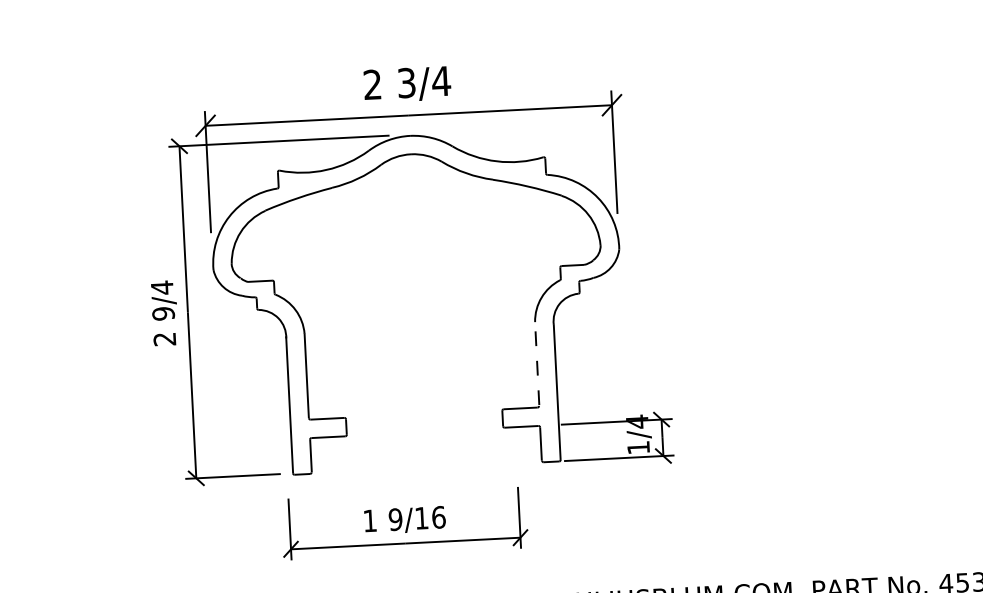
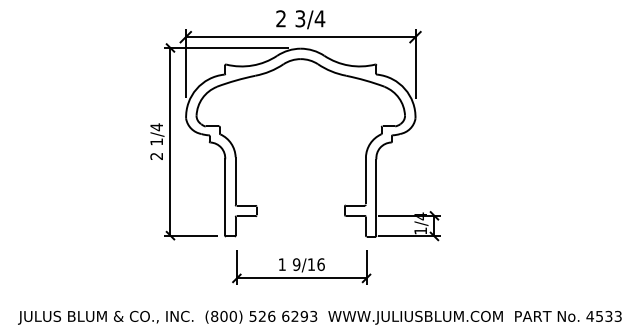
text: (163, 312) -> (156, 141), 9/4 -> 1/4
line: (536, 363) -> (365, 180), dashed -> solid
part: (404, 524) -> (301, 267), moved

